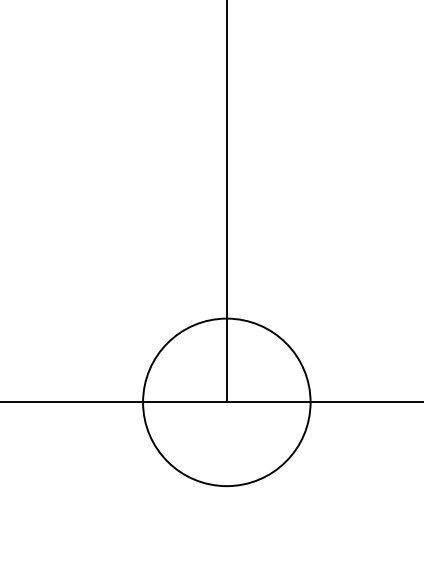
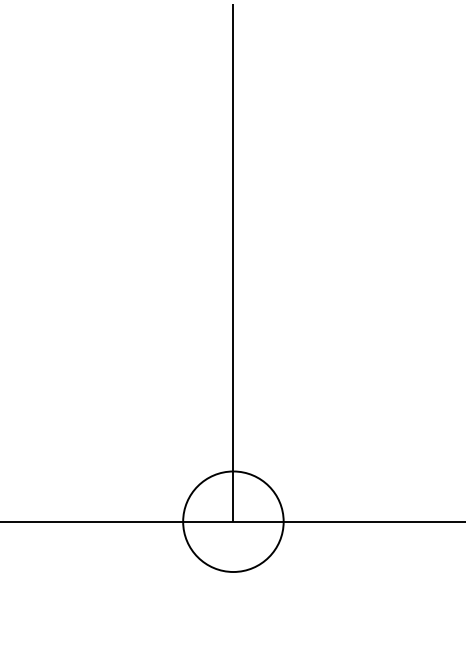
circle: (226, 402) -> (233, 521), size x0.6

